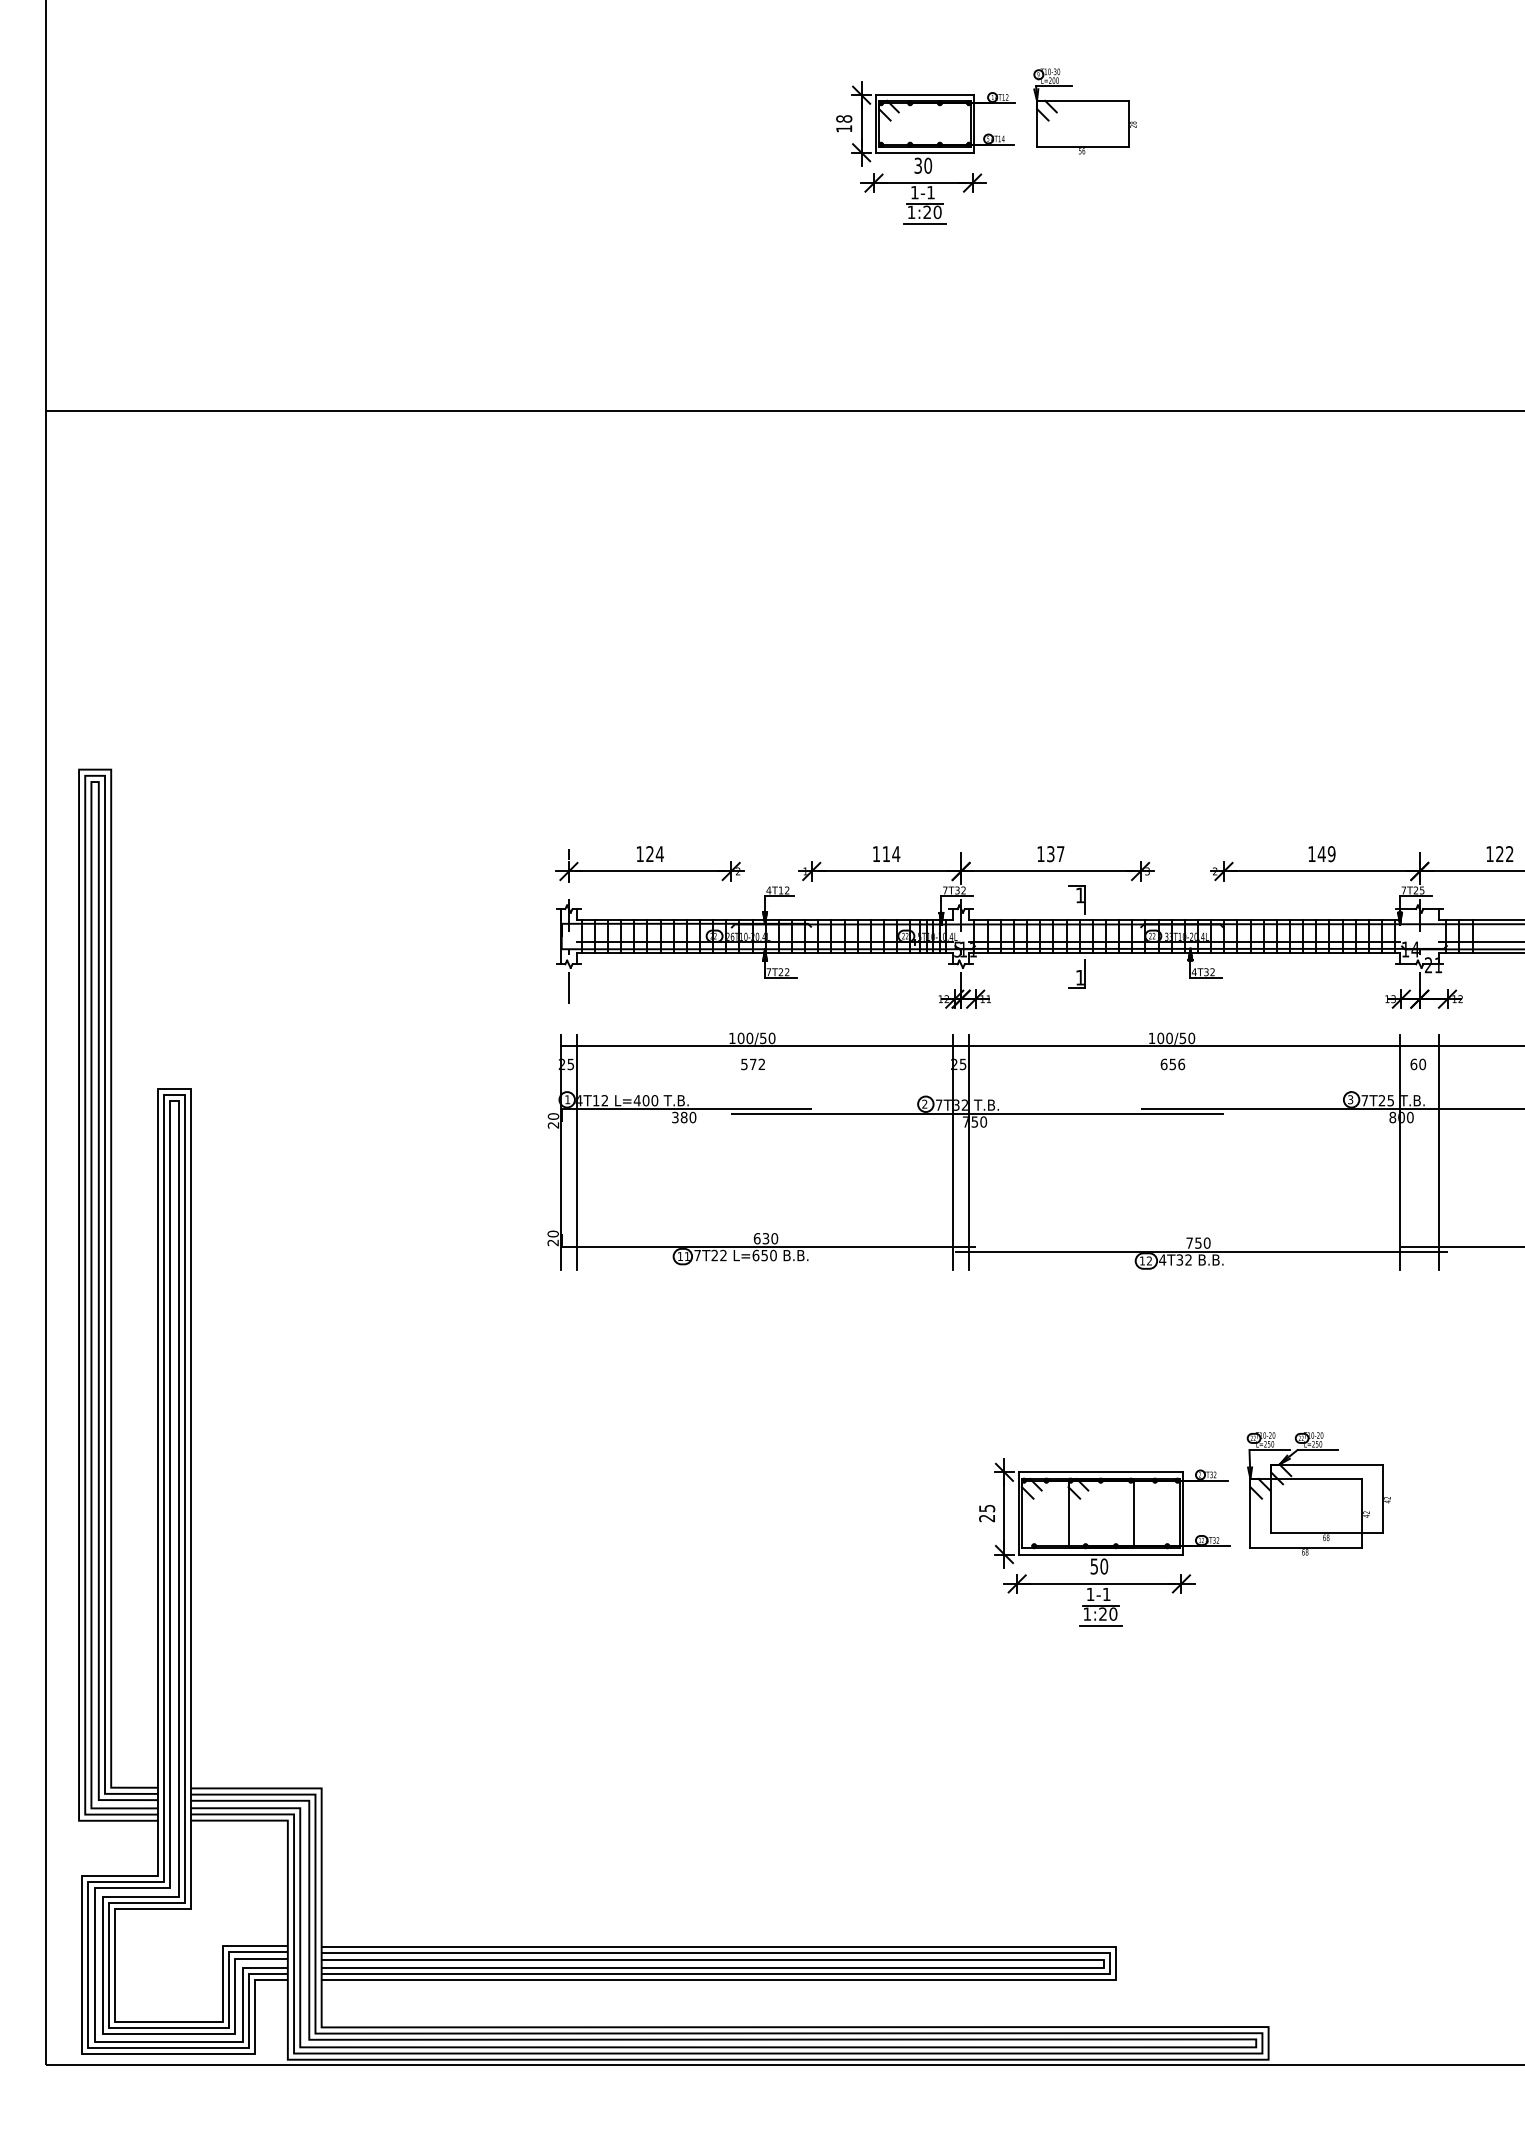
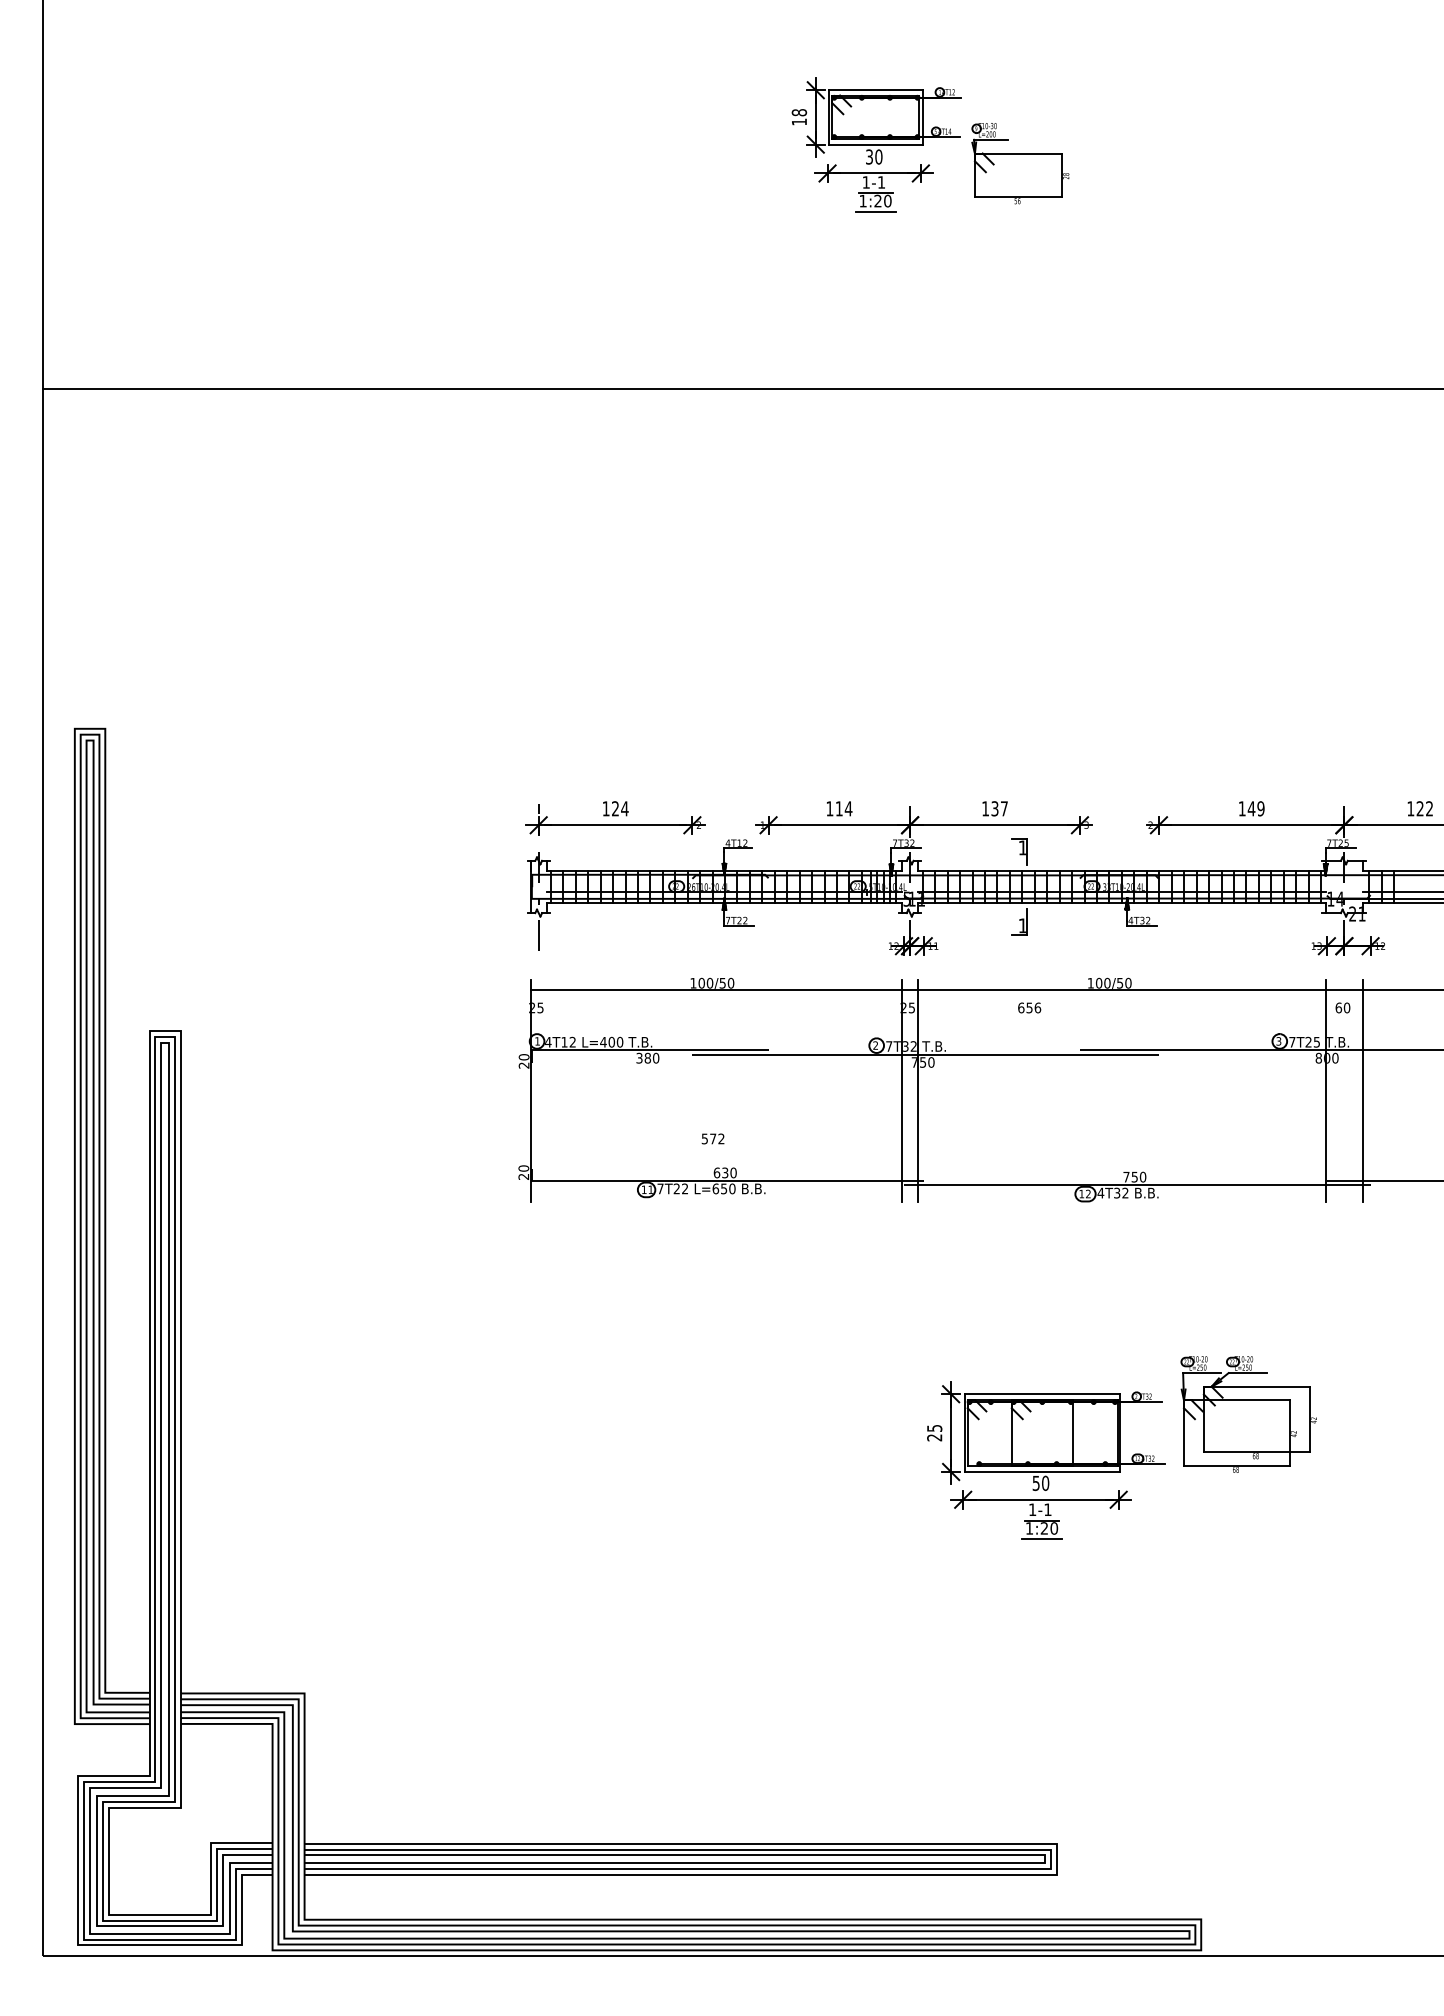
part: (1085, 111) -> (1020, 163), moved
text: (752, 1063) -> (712, 1138), moved
text: (1172, 1063) -> (1029, 1007), moved
line: (577, 1151) -> (546, 1090), removed

